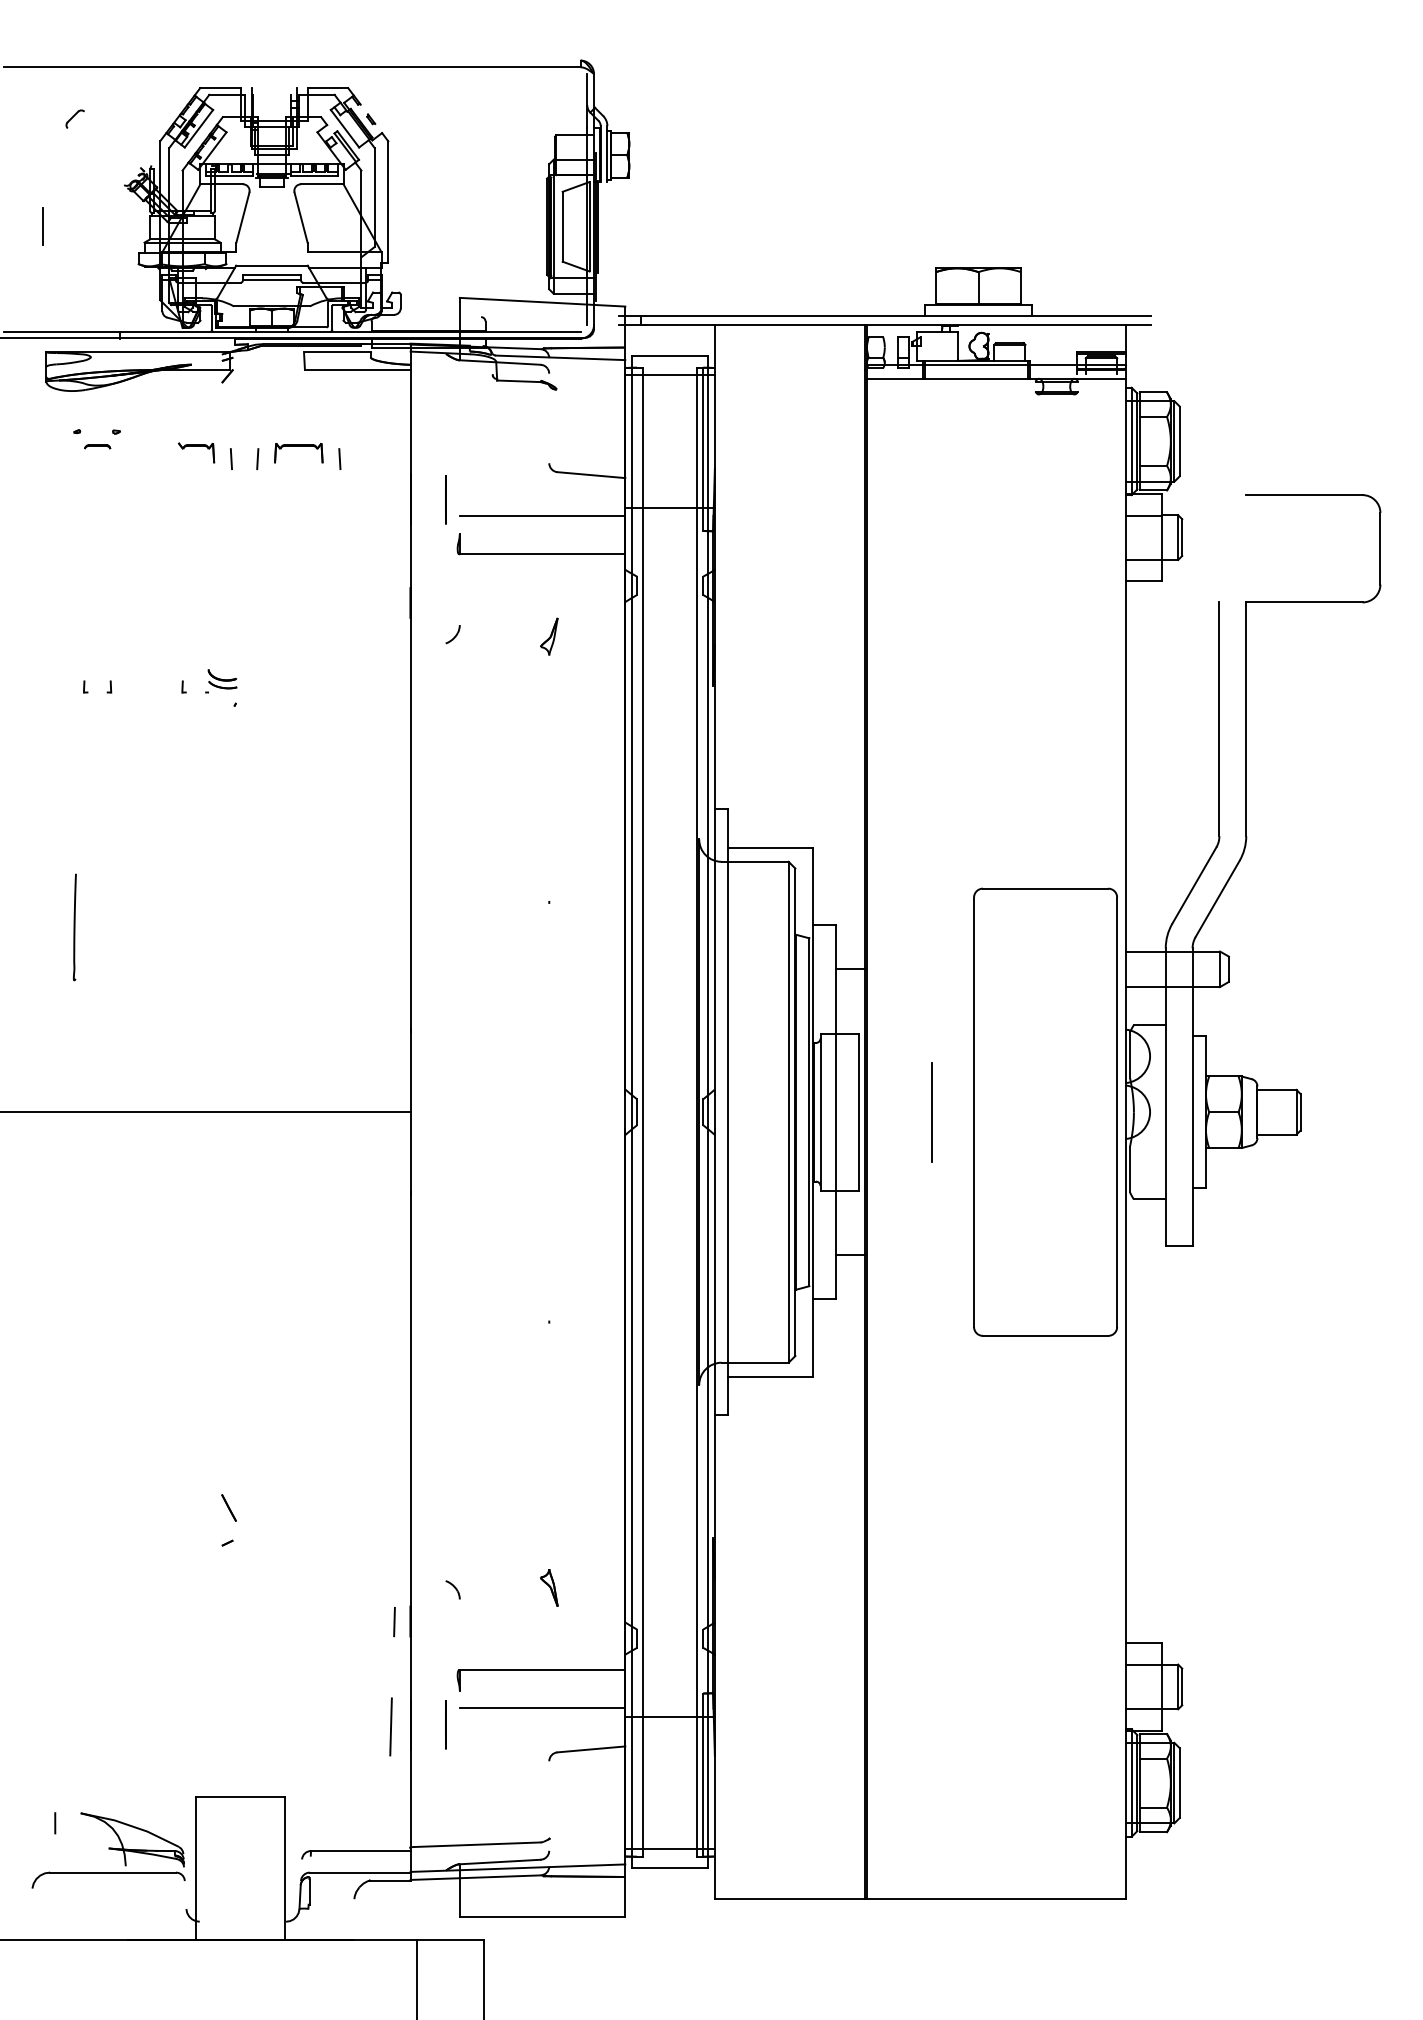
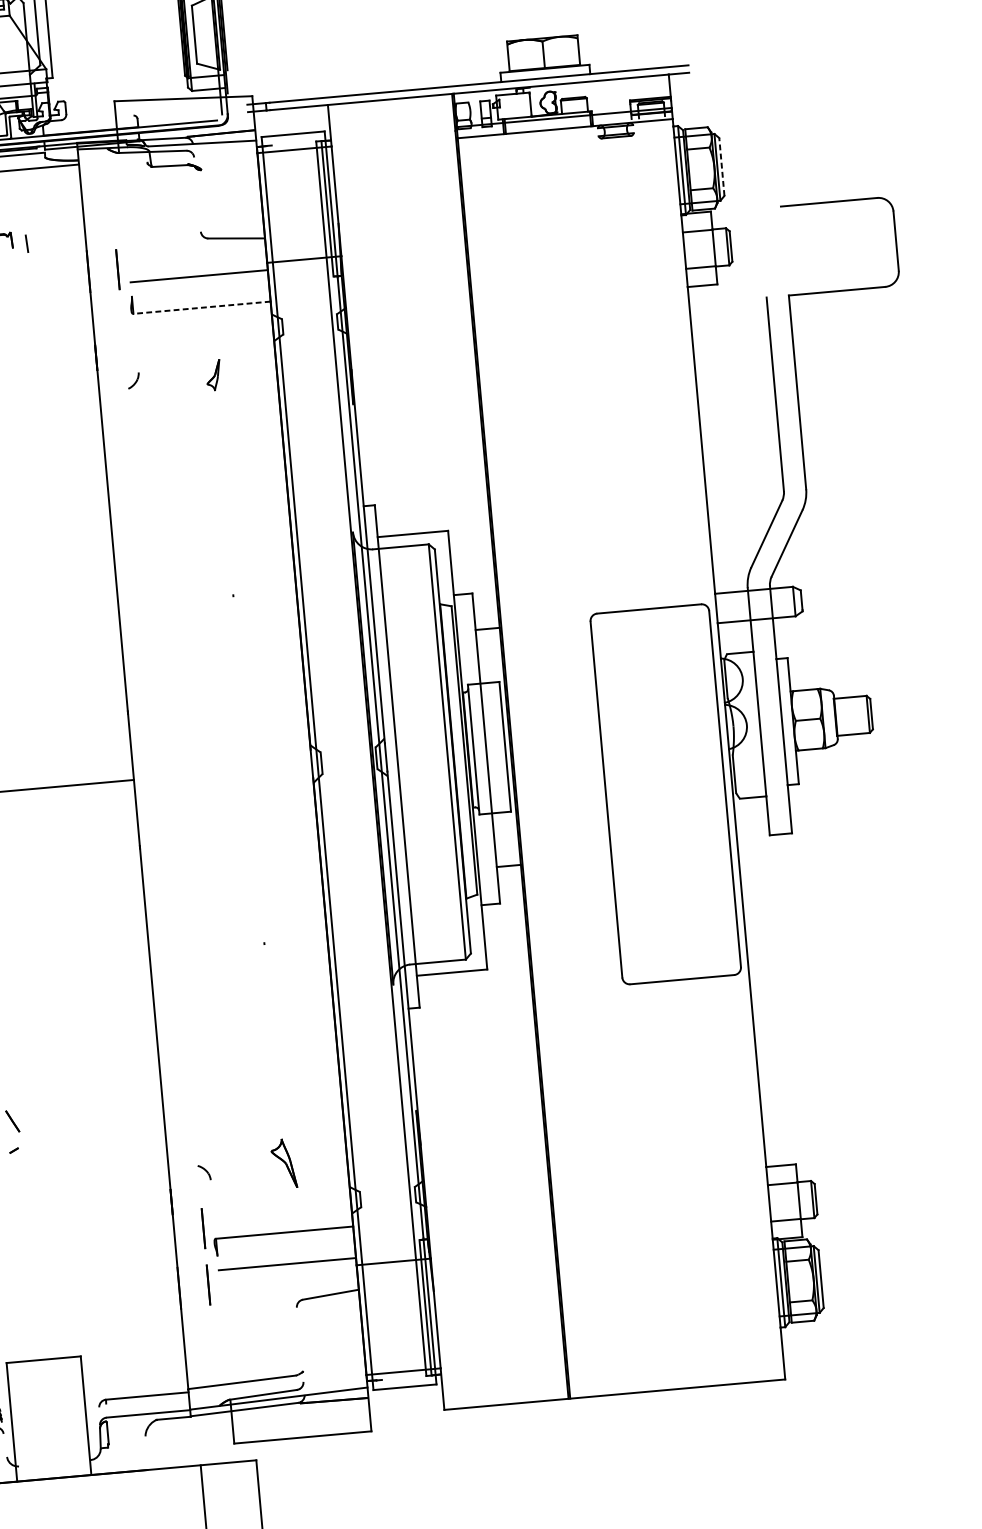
line: (1179, 441) -> (721, 167), solid -> dashed
line: (542, 554) -> (202, 307), solid -> dashed
line: (643, 1111) -> (326, 762), removed
line: (932, 1111) -> (566, 740), removed
part: (1045, 1111) -> (665, 793), moved
part: (549, 1587) -> (284, 1163), size x1.6
line: (394, 1621) -> (158, 1203), removed
line: (445, 1656) -> (203, 1228), added
line: (390, 1726) -> (162, 1290), removed

